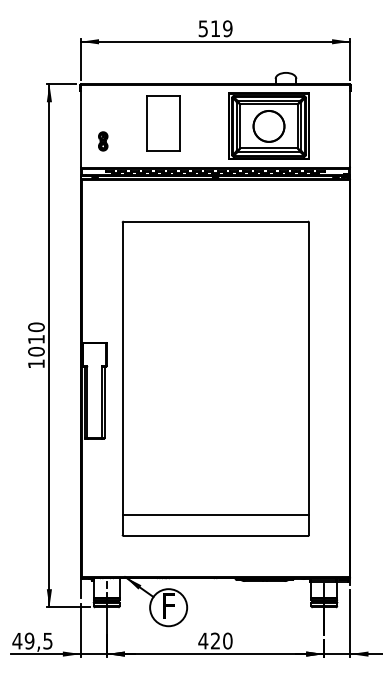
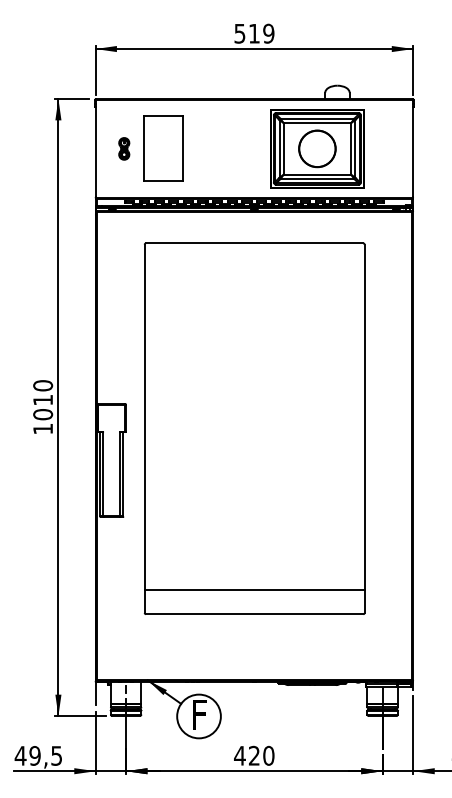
part: (163, 123) -> (163, 148), moved
part: (103, 141) -> (124, 148), moved
part: (215, 378) -> (254, 428), moved

